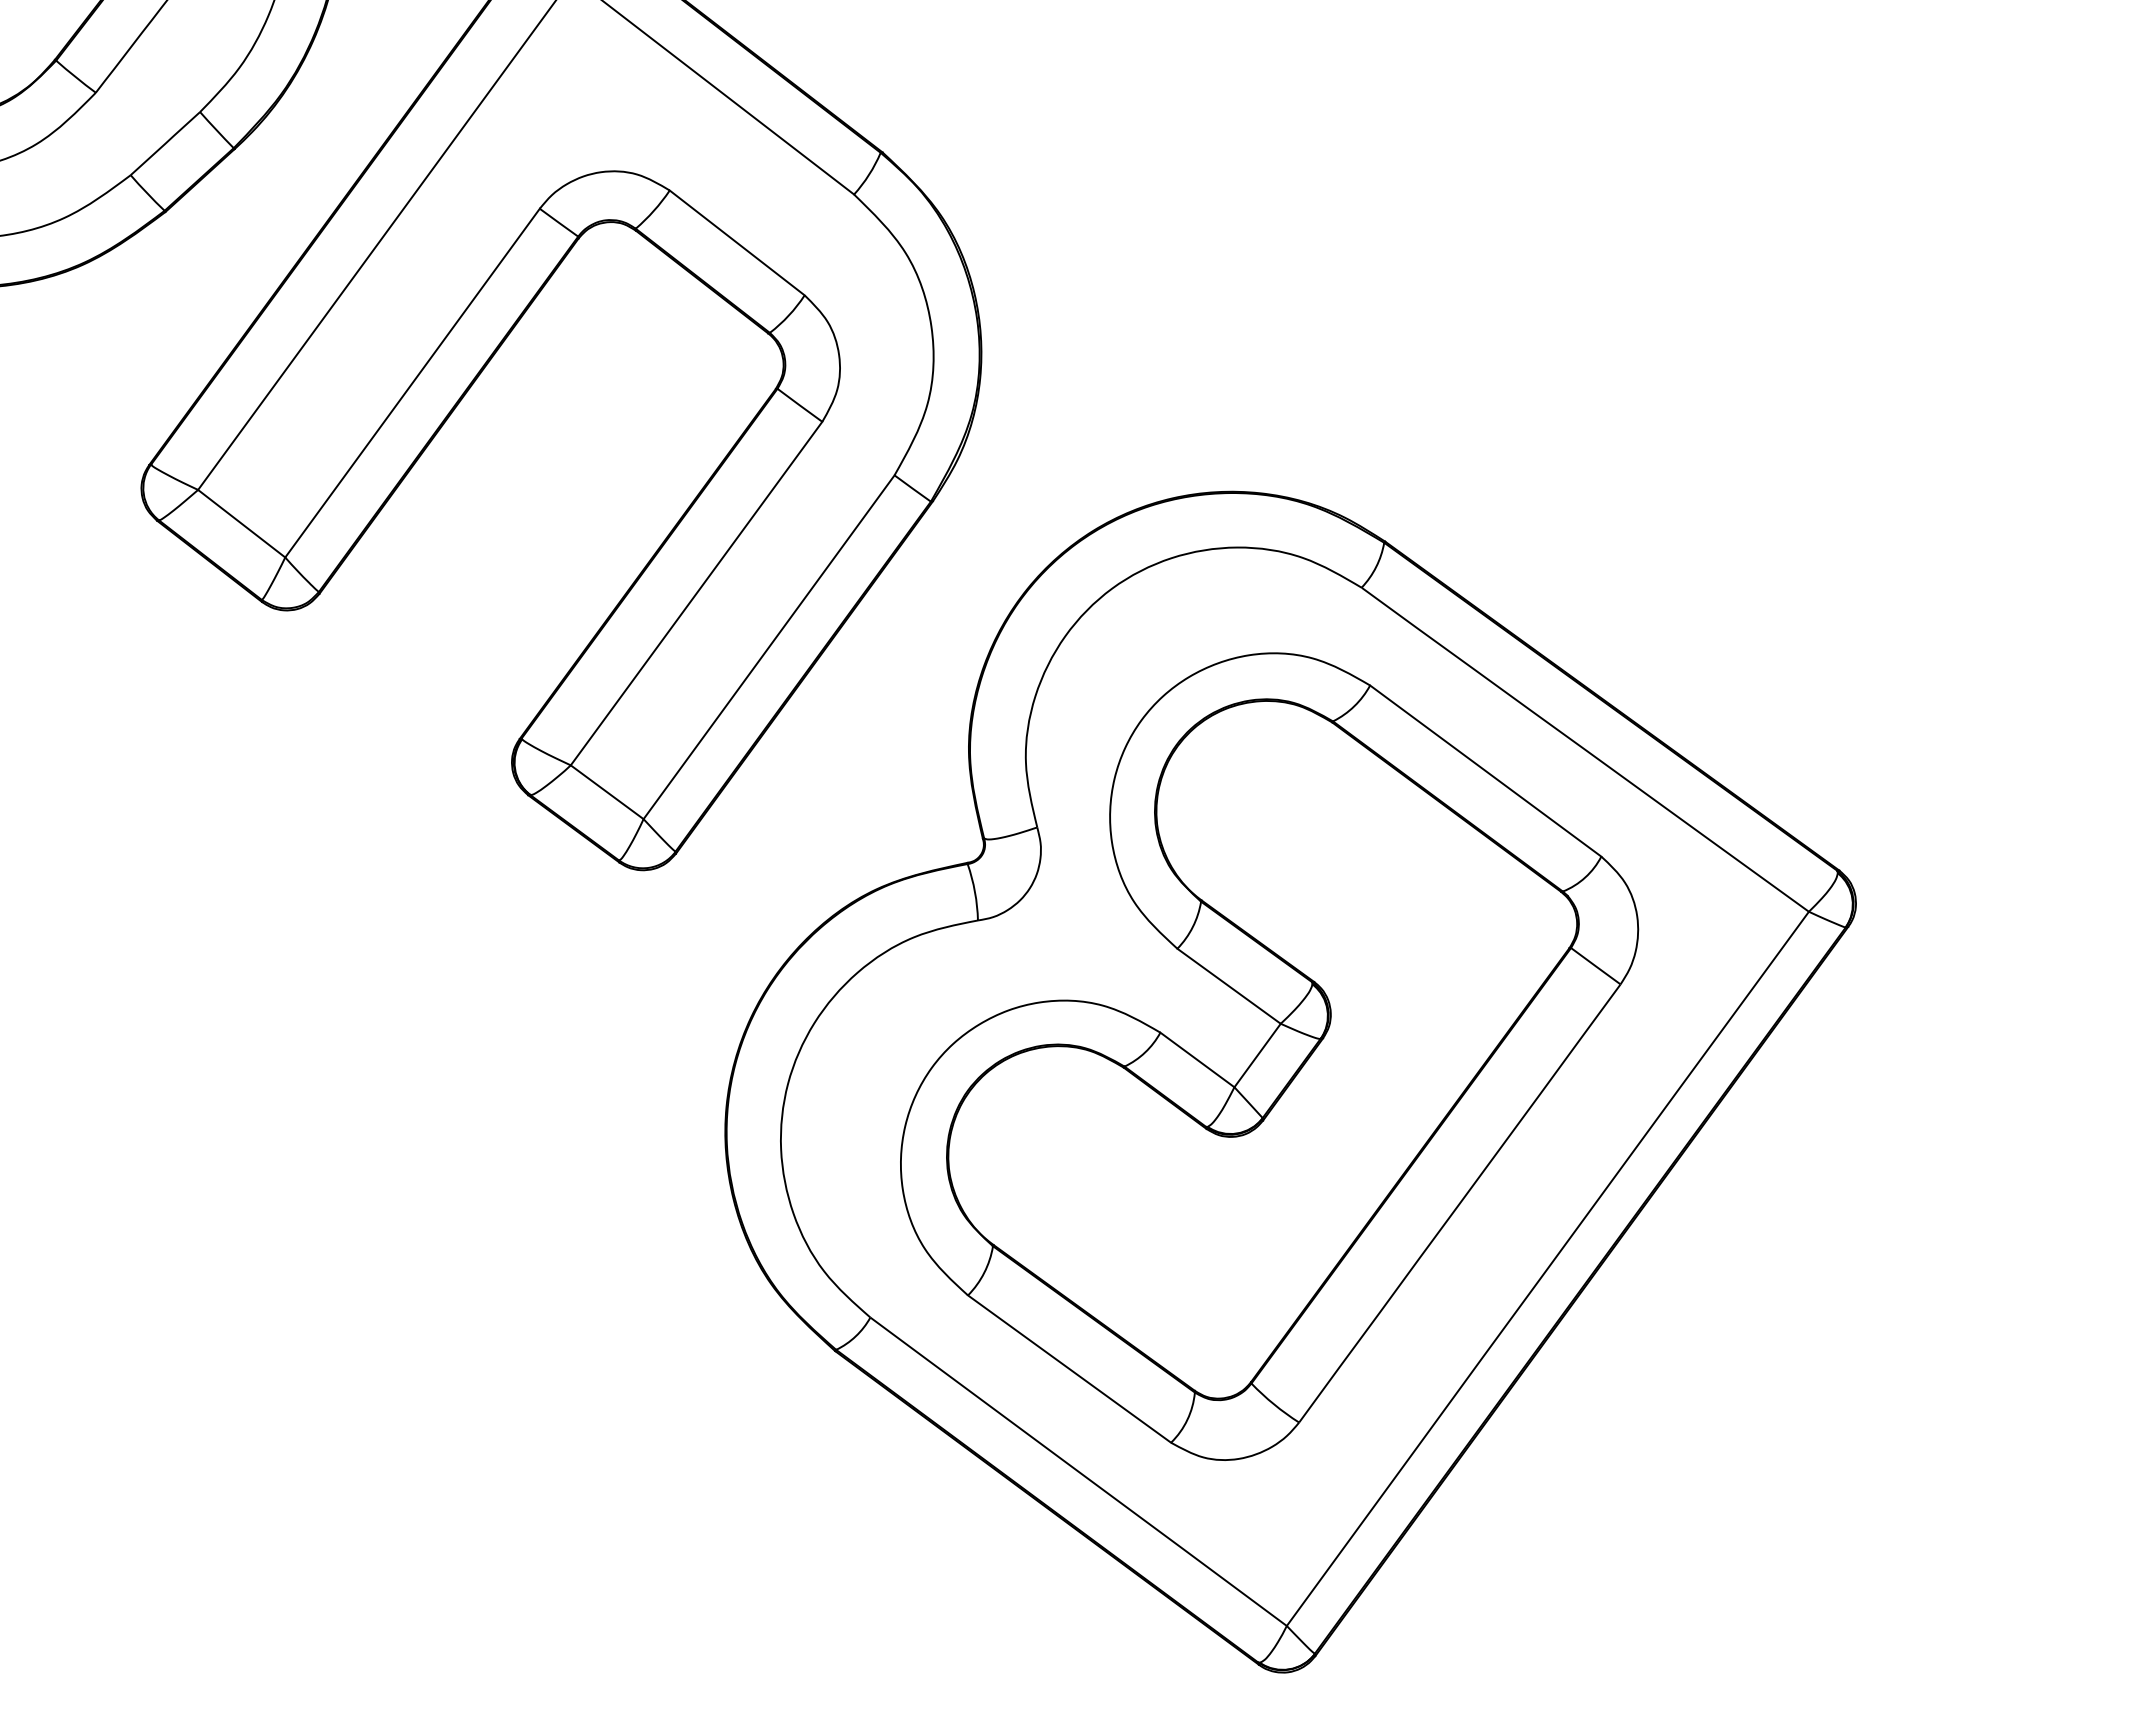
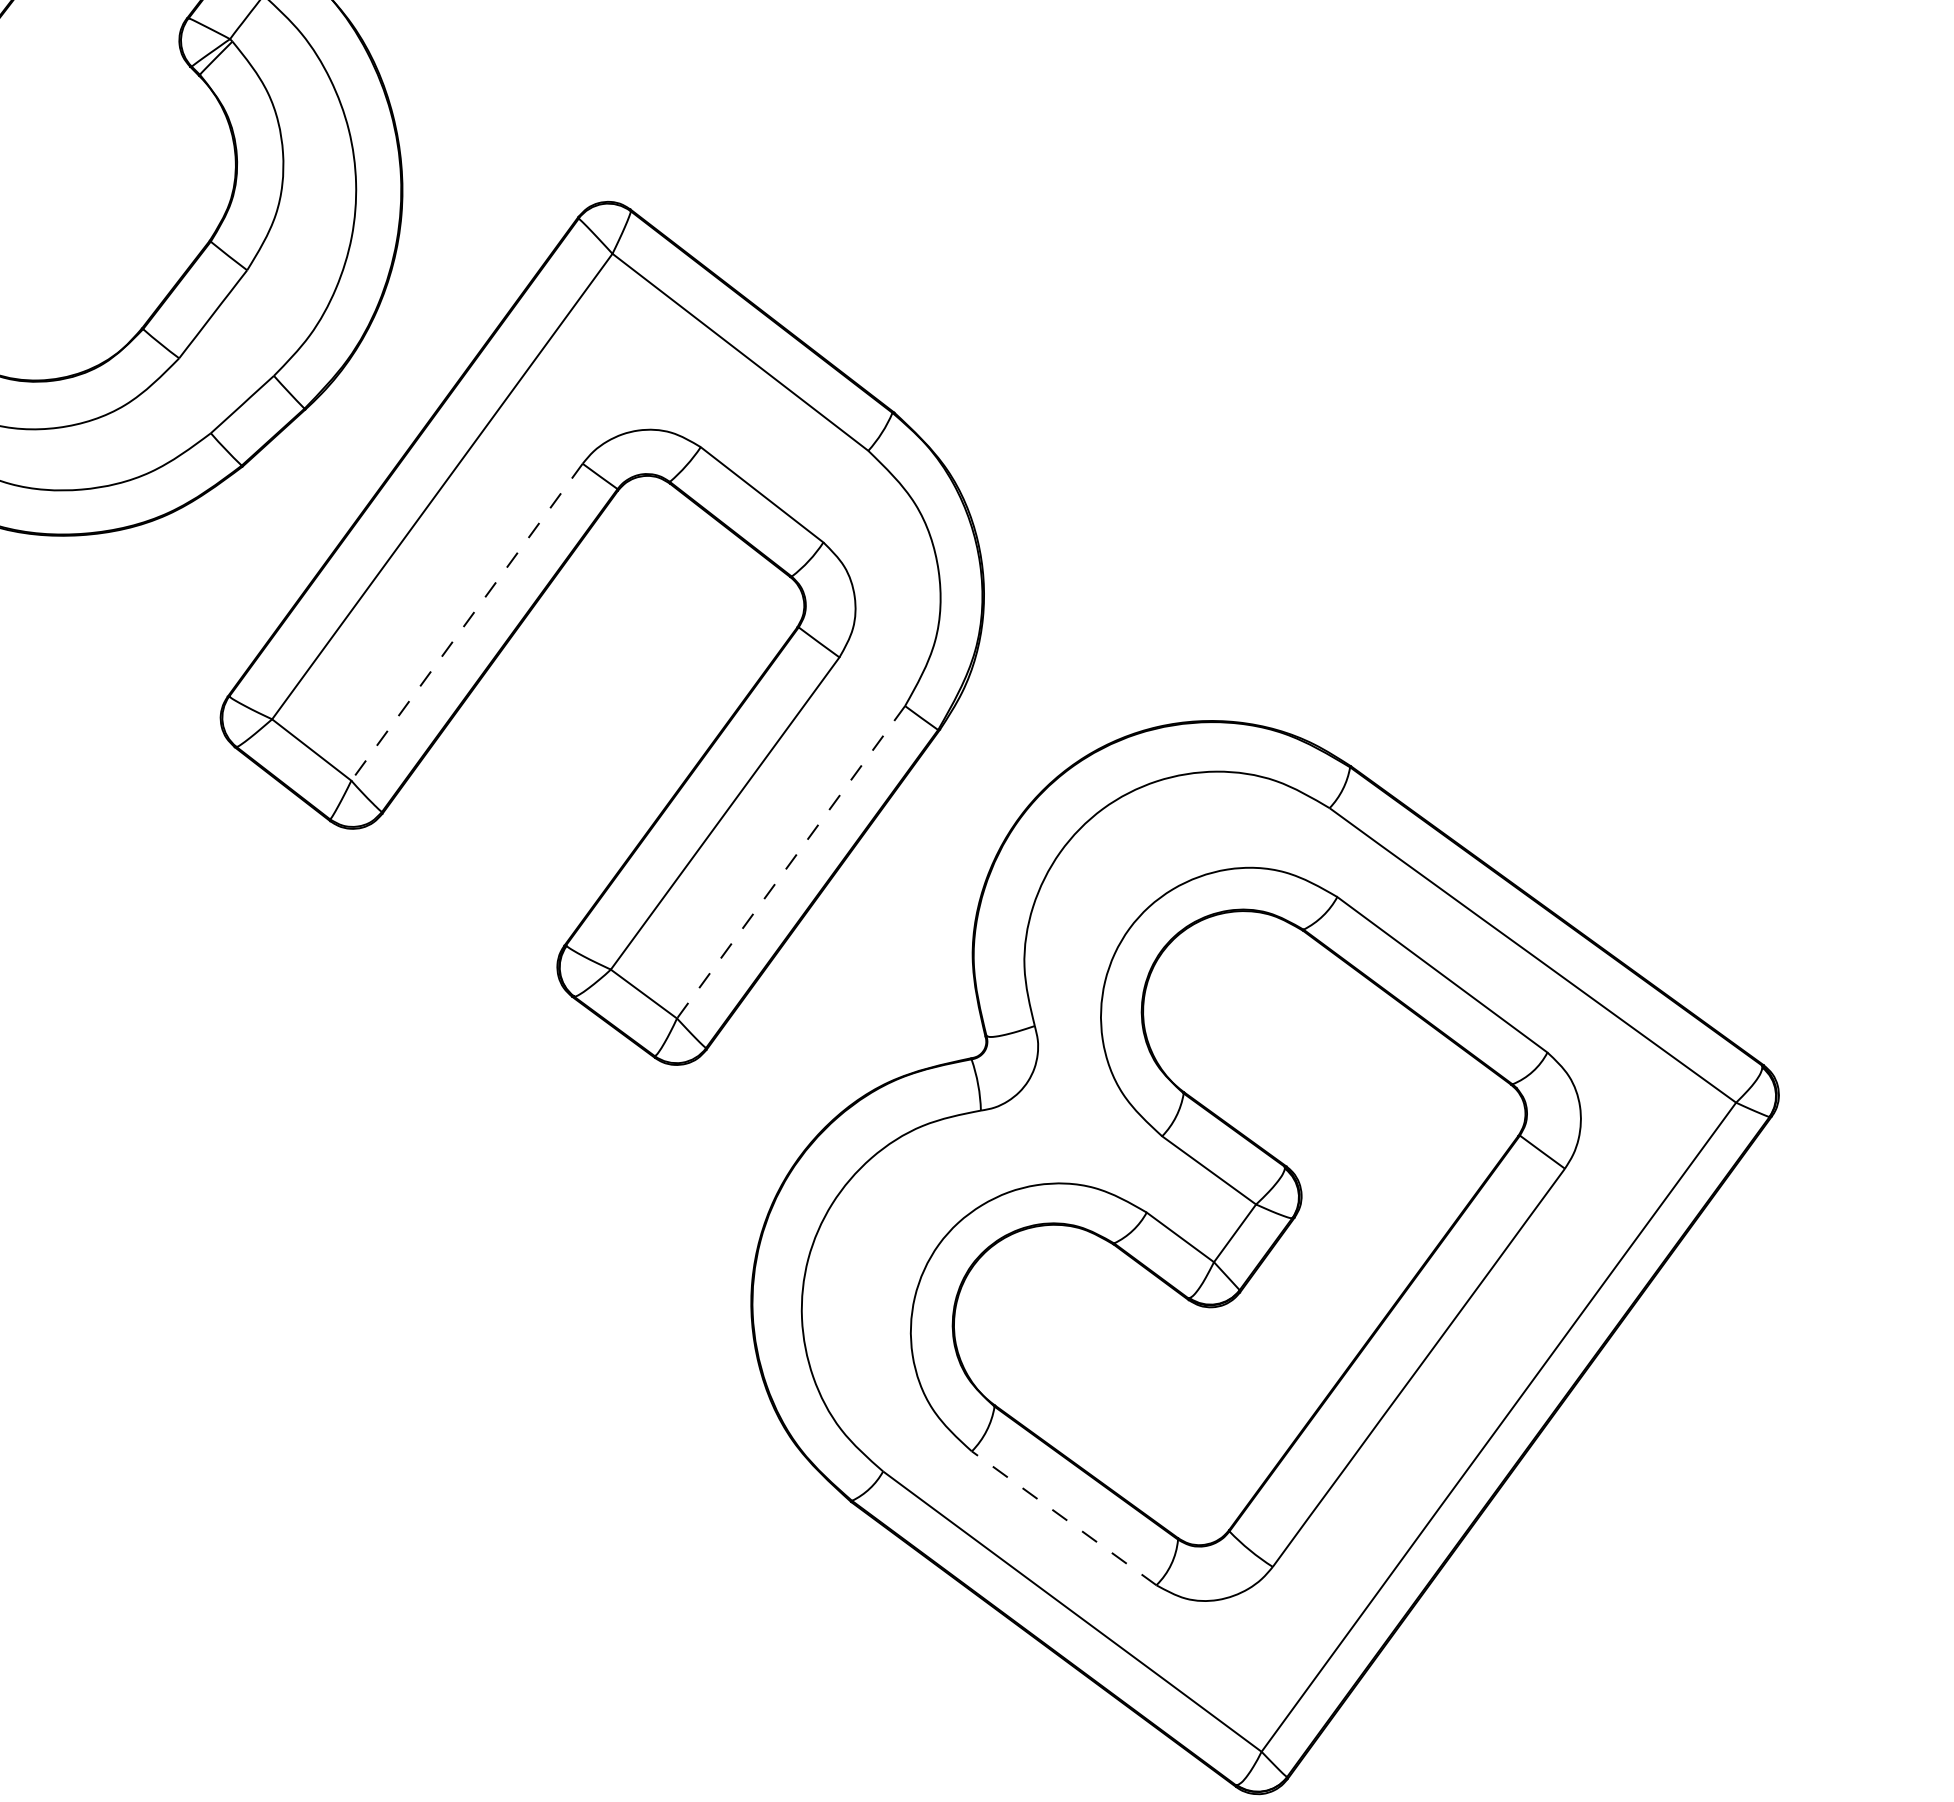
line: (411, 383) -> (466, 622), solid -> dashed
line: (768, 647) -> (790, 862), solid -> dashed
line: (1068, 1369) -> (1063, 1518), solid -> dashed

